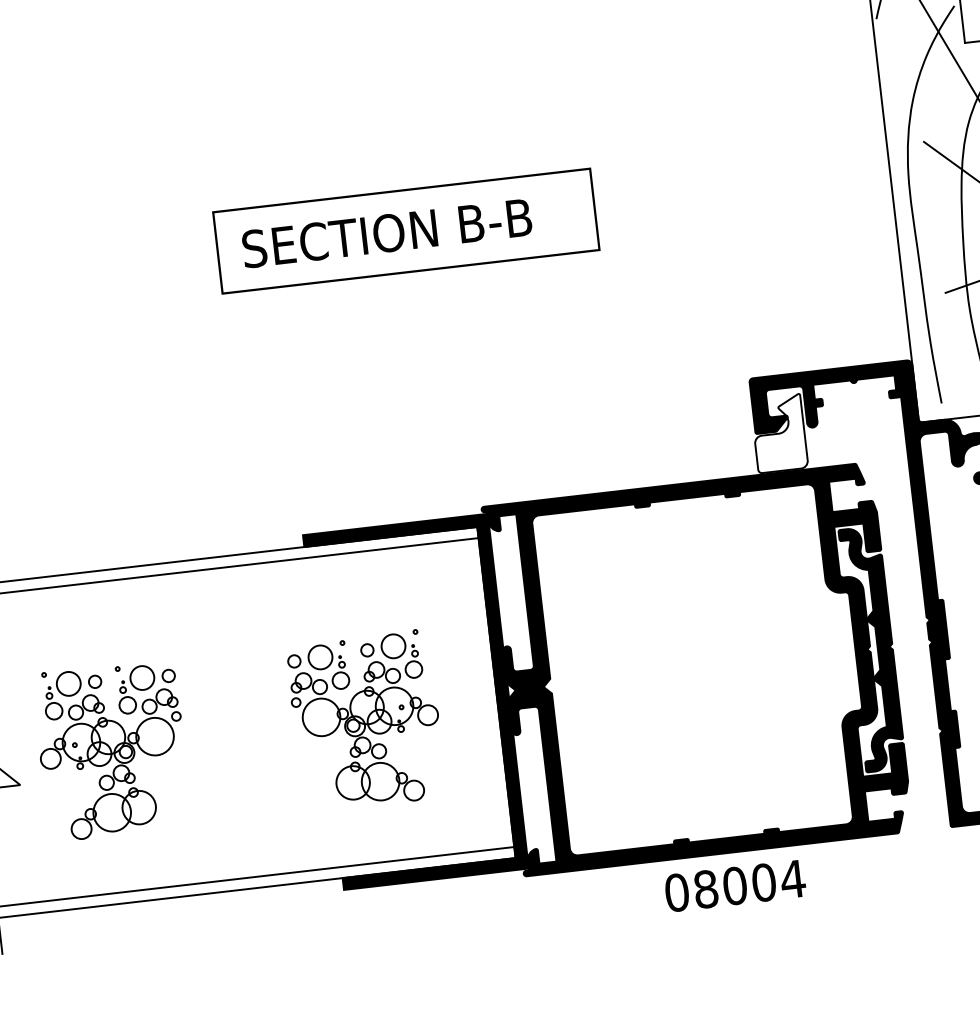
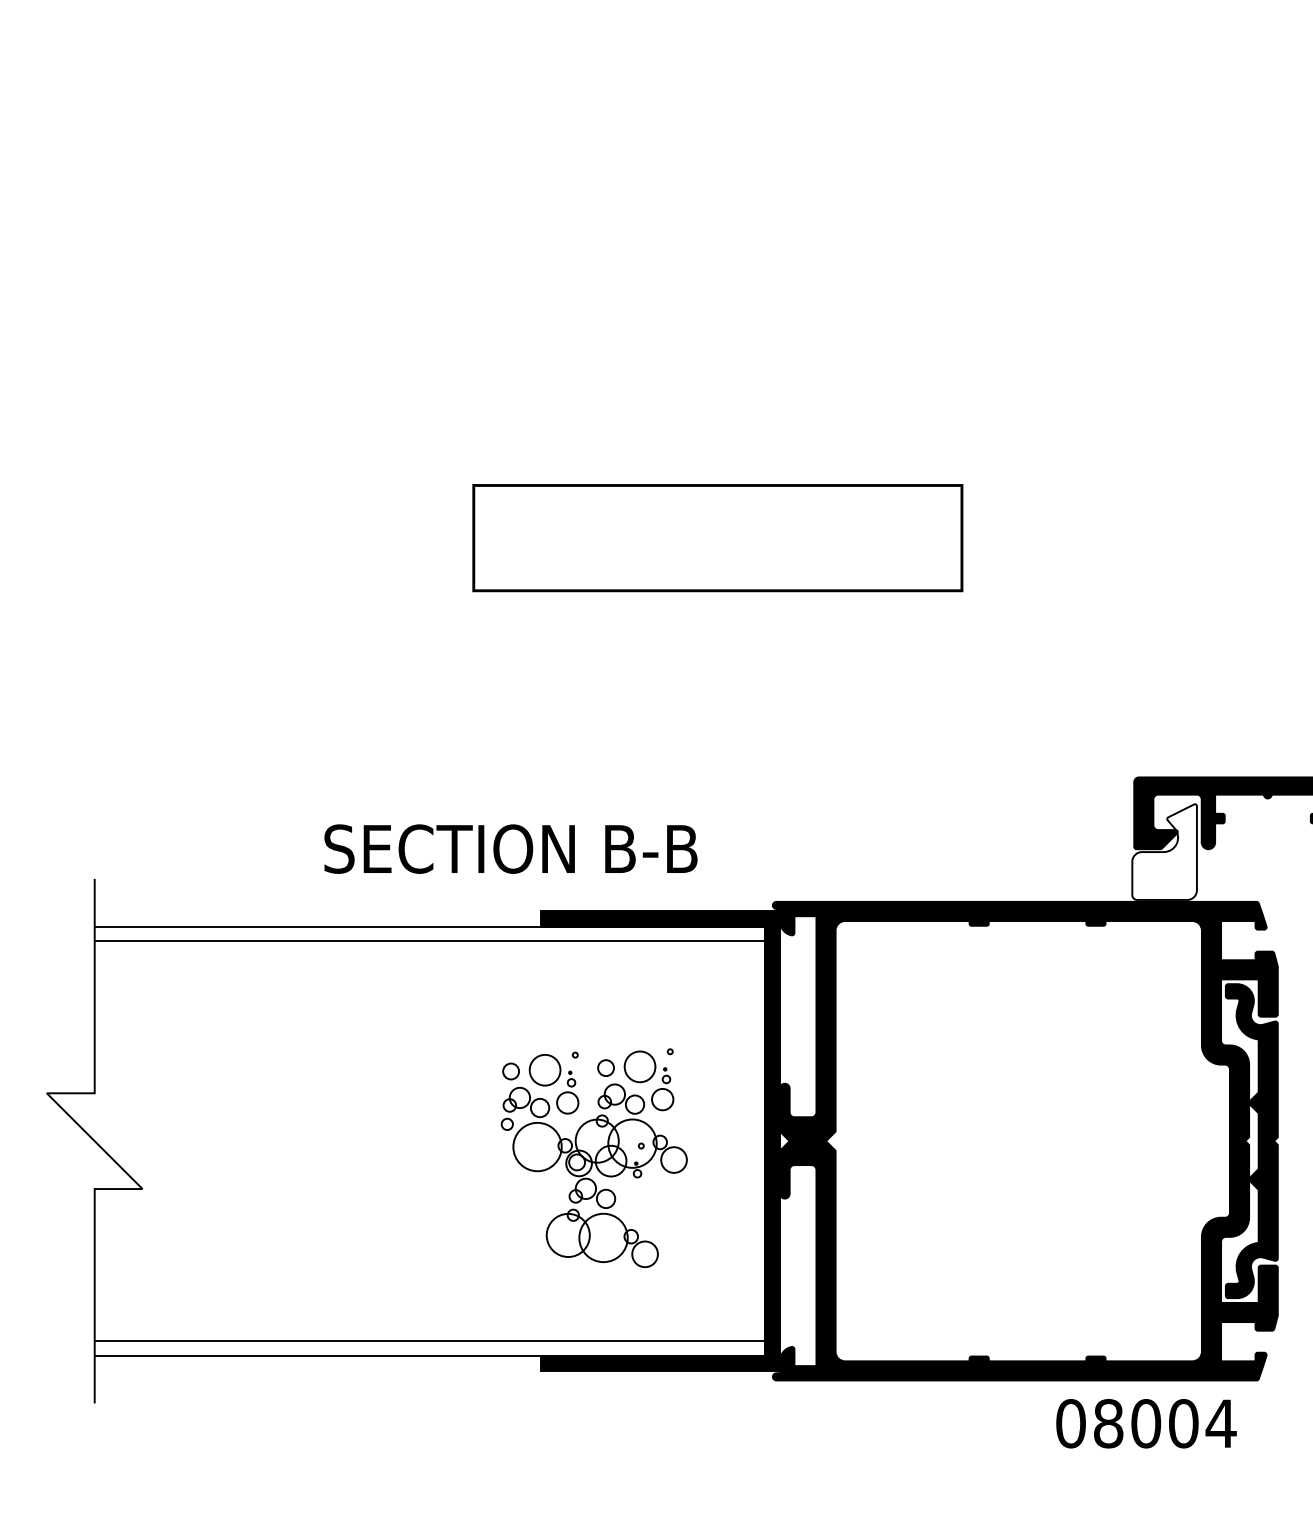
text: (386, 232) -> (510, 848), moved
part: (111, 750) -> (264, 1158), removed
text: (735, 885) -> (1146, 1423), moved

